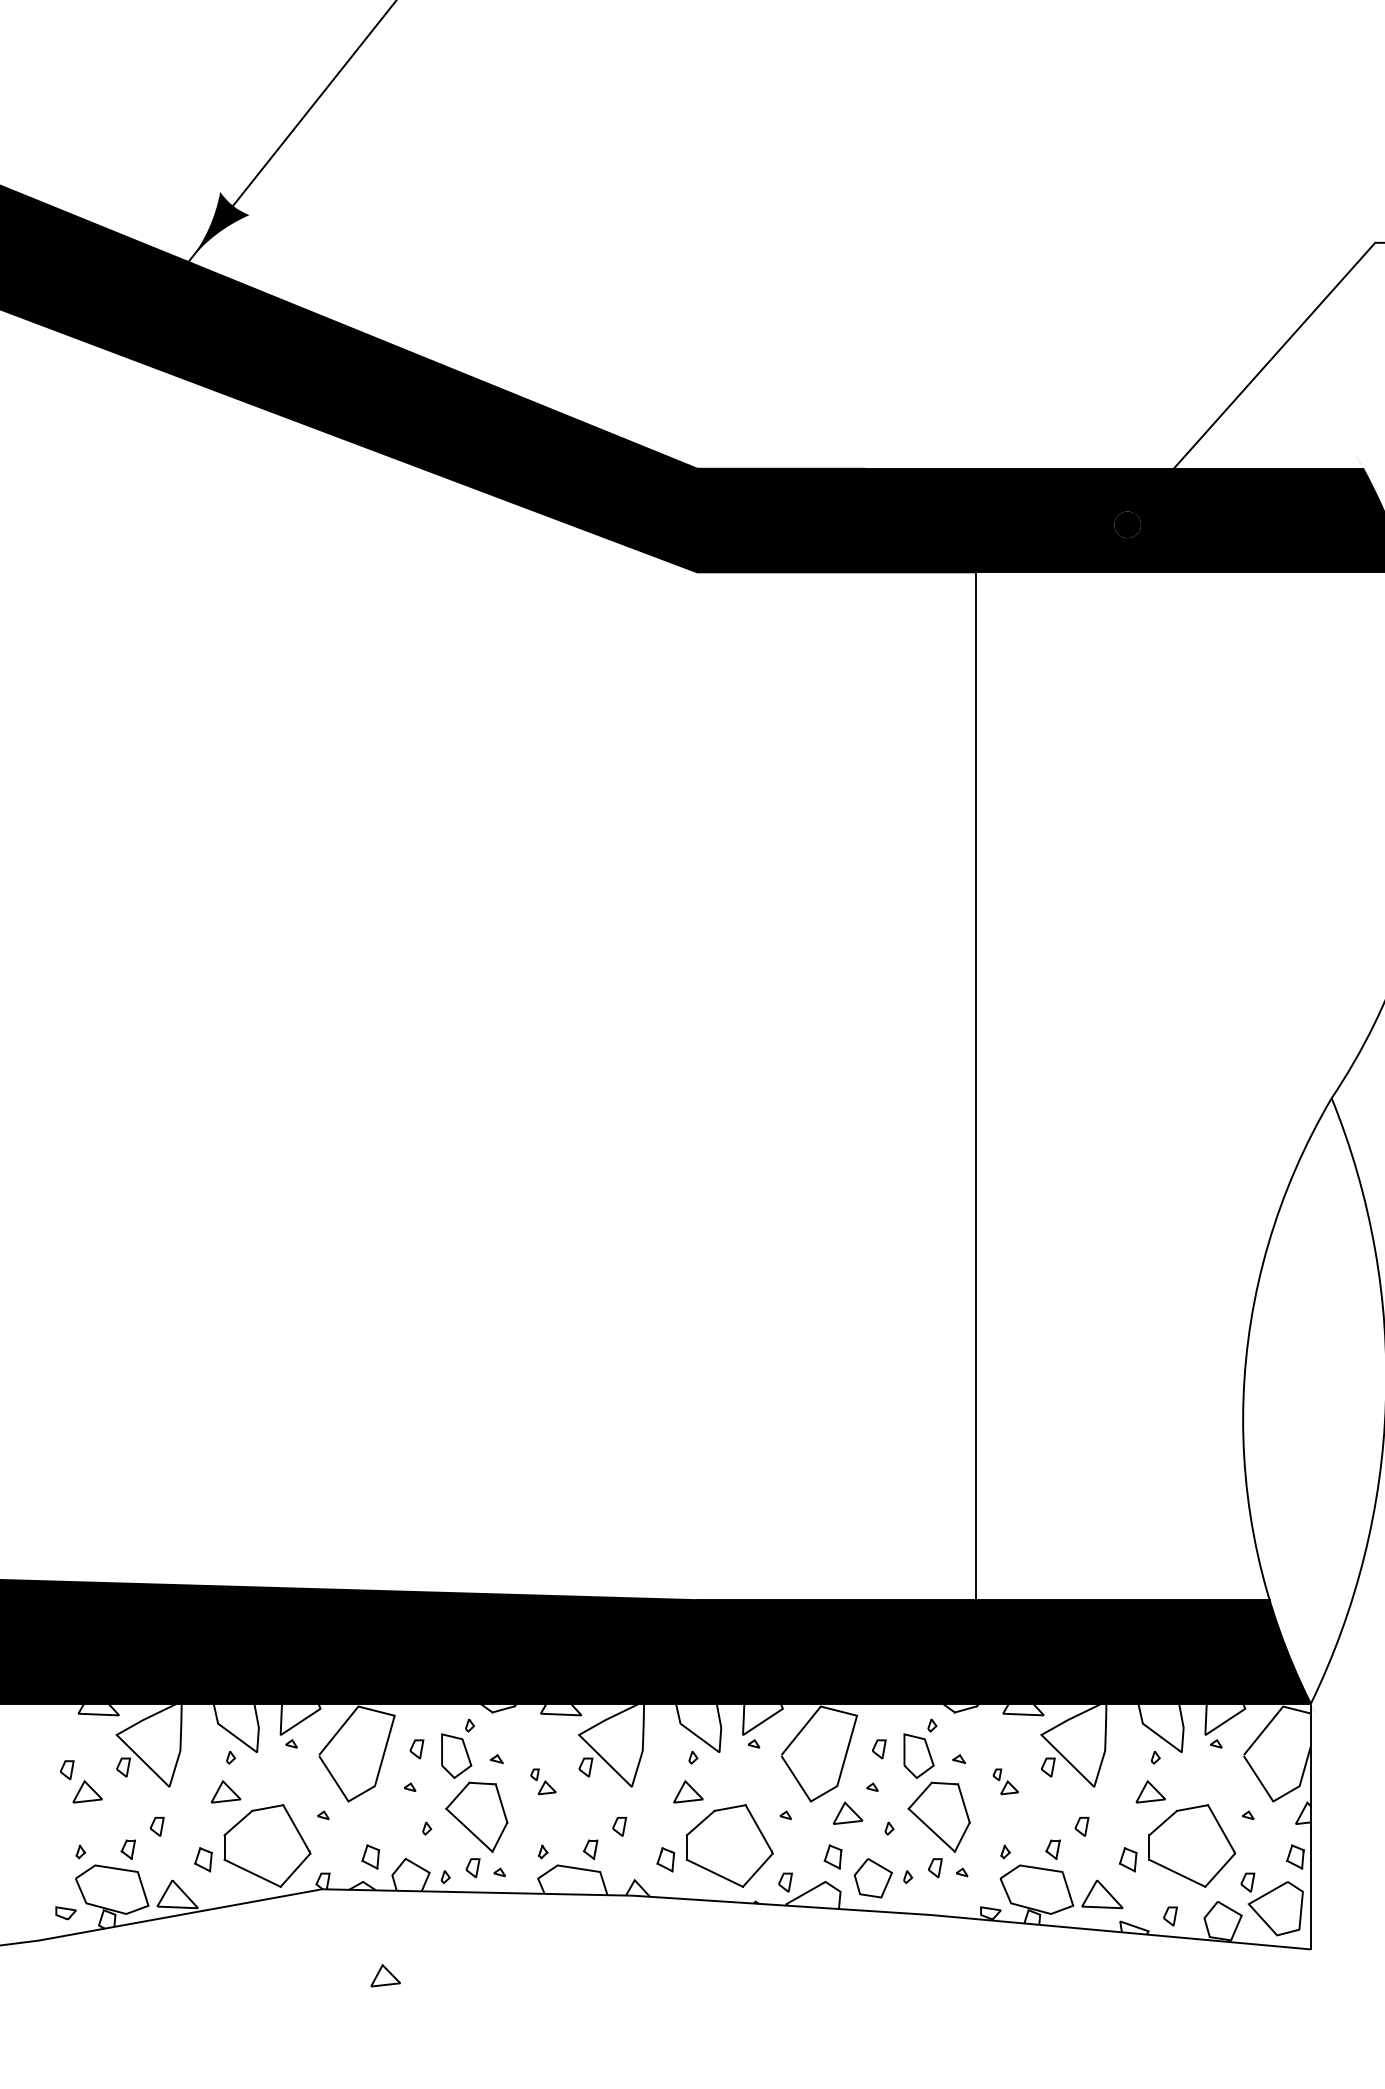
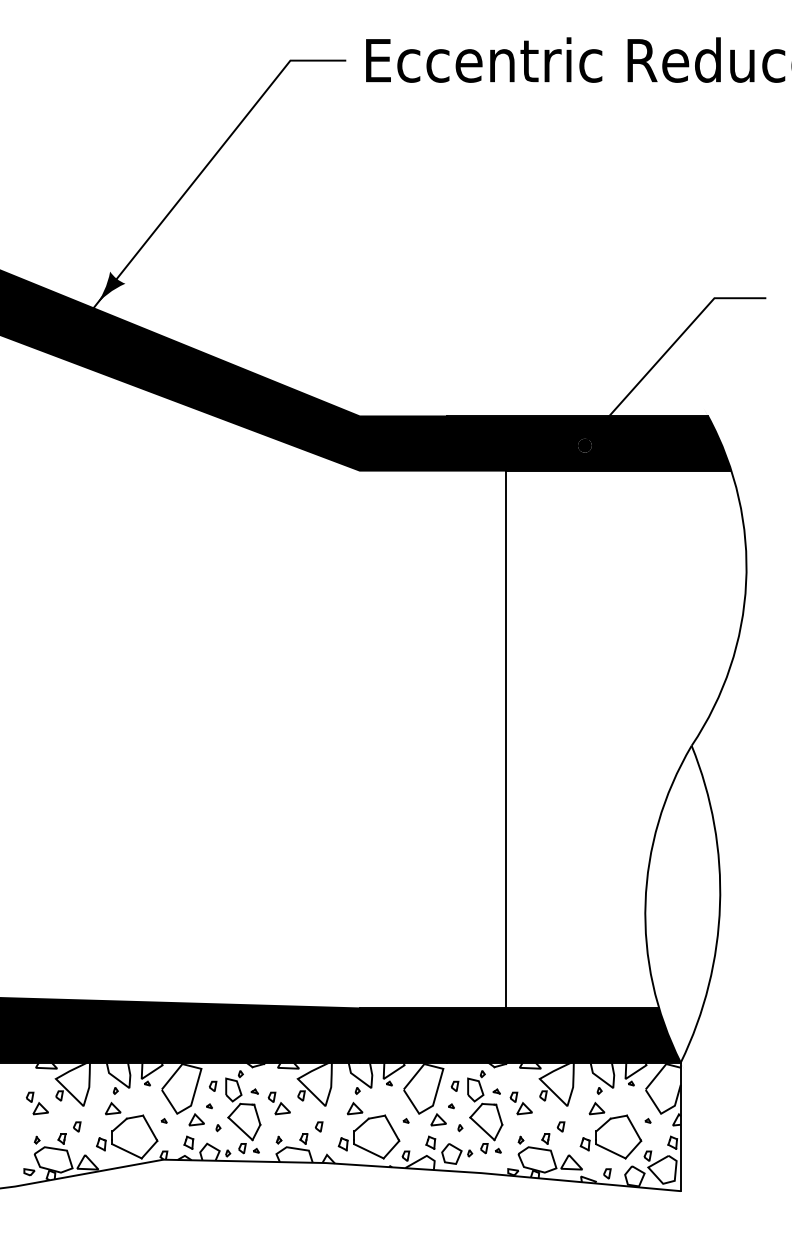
part: (542, 1781) -> (278, 1103), size x1.67
part: (1004, 1781) -> (520, 1103), size x1.67
part: (385, 1974) -> (196, 1119), moved

